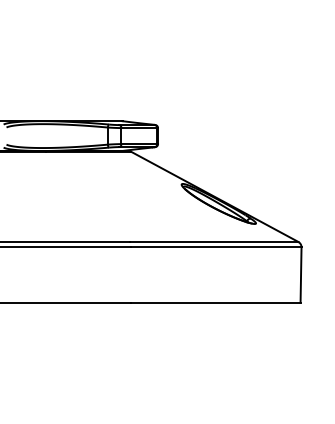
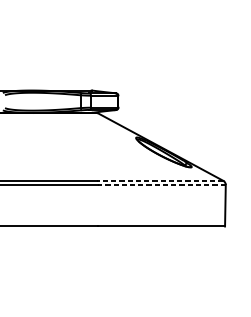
line: (213, 241) -> (159, 180), solid -> dashed
line: (215, 247) -> (161, 185), solid -> dashed

